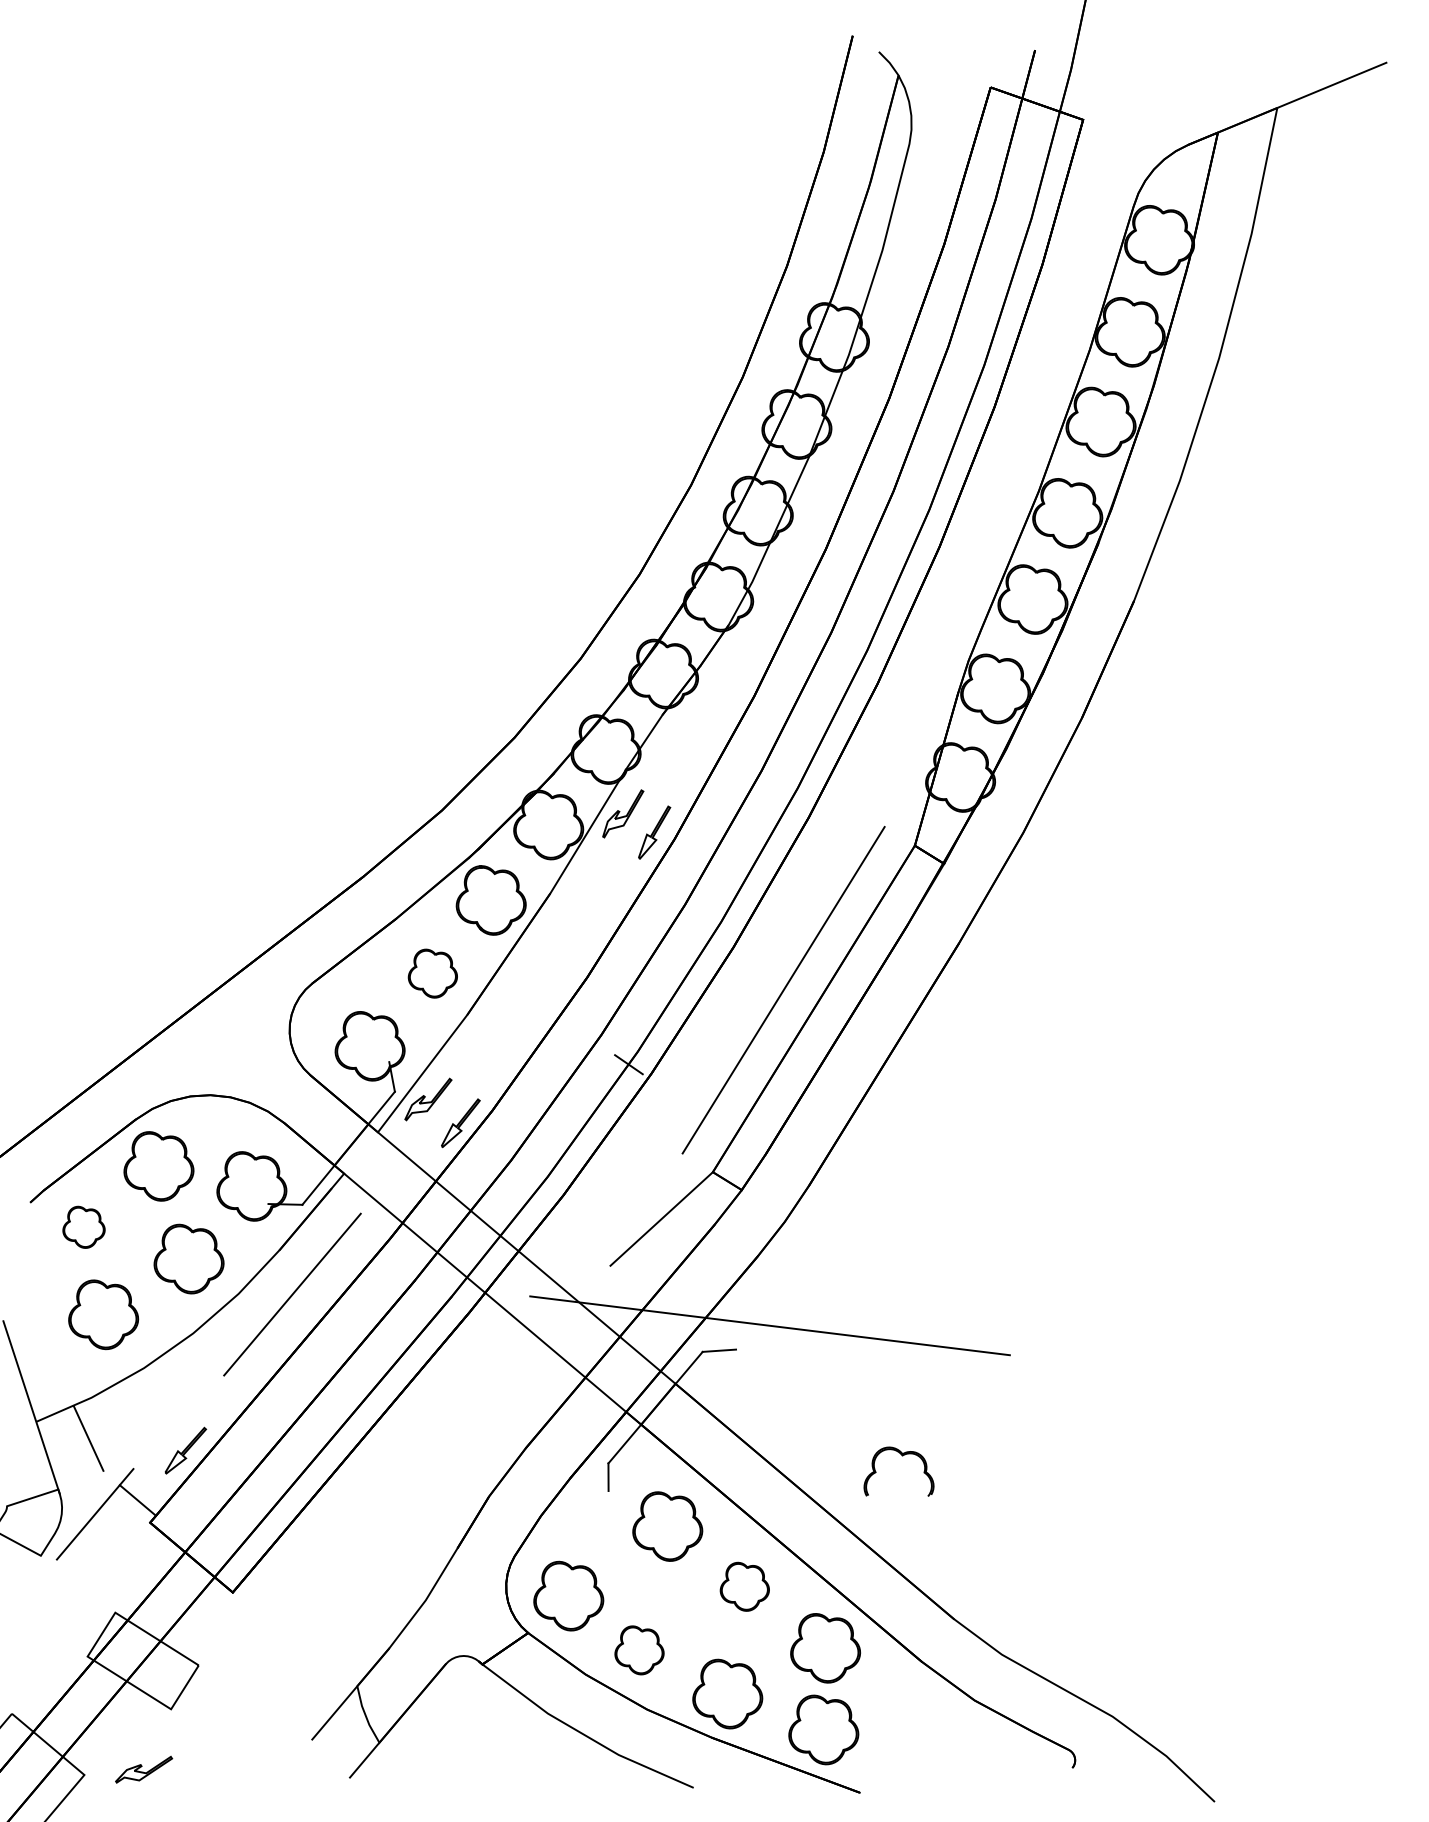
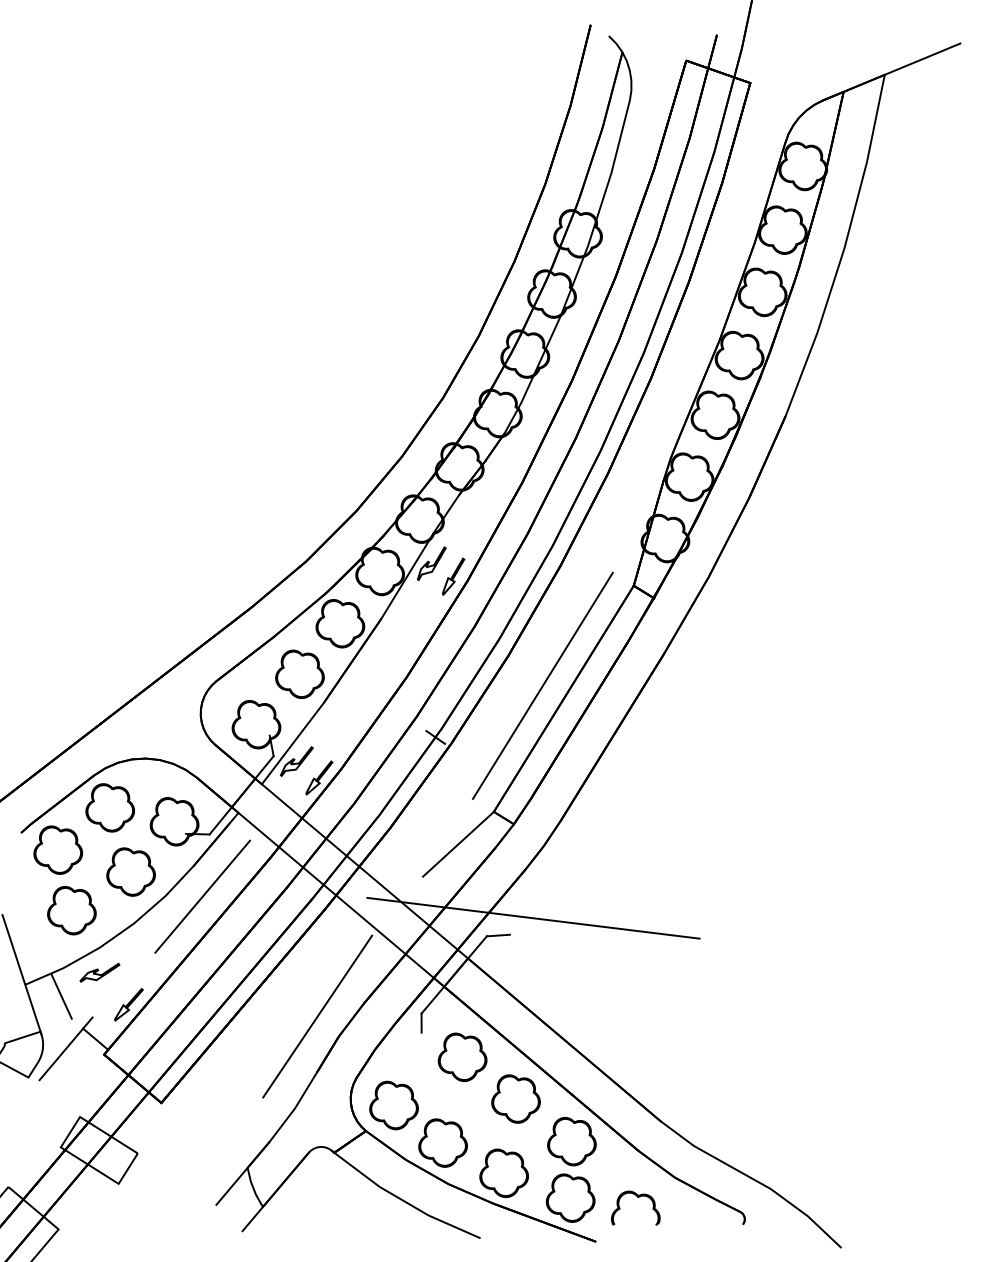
part: (432, 973) -> (299, 674), size x1.43
part: (84, 1226) -> (58, 849), size x1.67
part: (901, 1456) -> (637, 1197), moved
line: (458, 1467) -> (317, 1016), added
part: (744, 1586) -> (515, 1098), size x1.43
part: (638, 1649) -> (442, 1142), size x1.43
part: (143, 1769) -> (99, 972), moved

